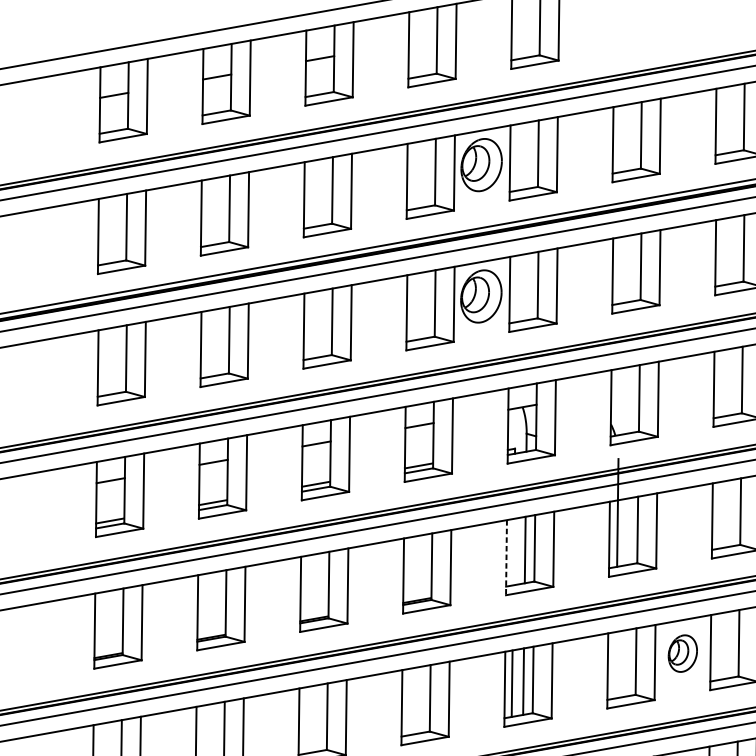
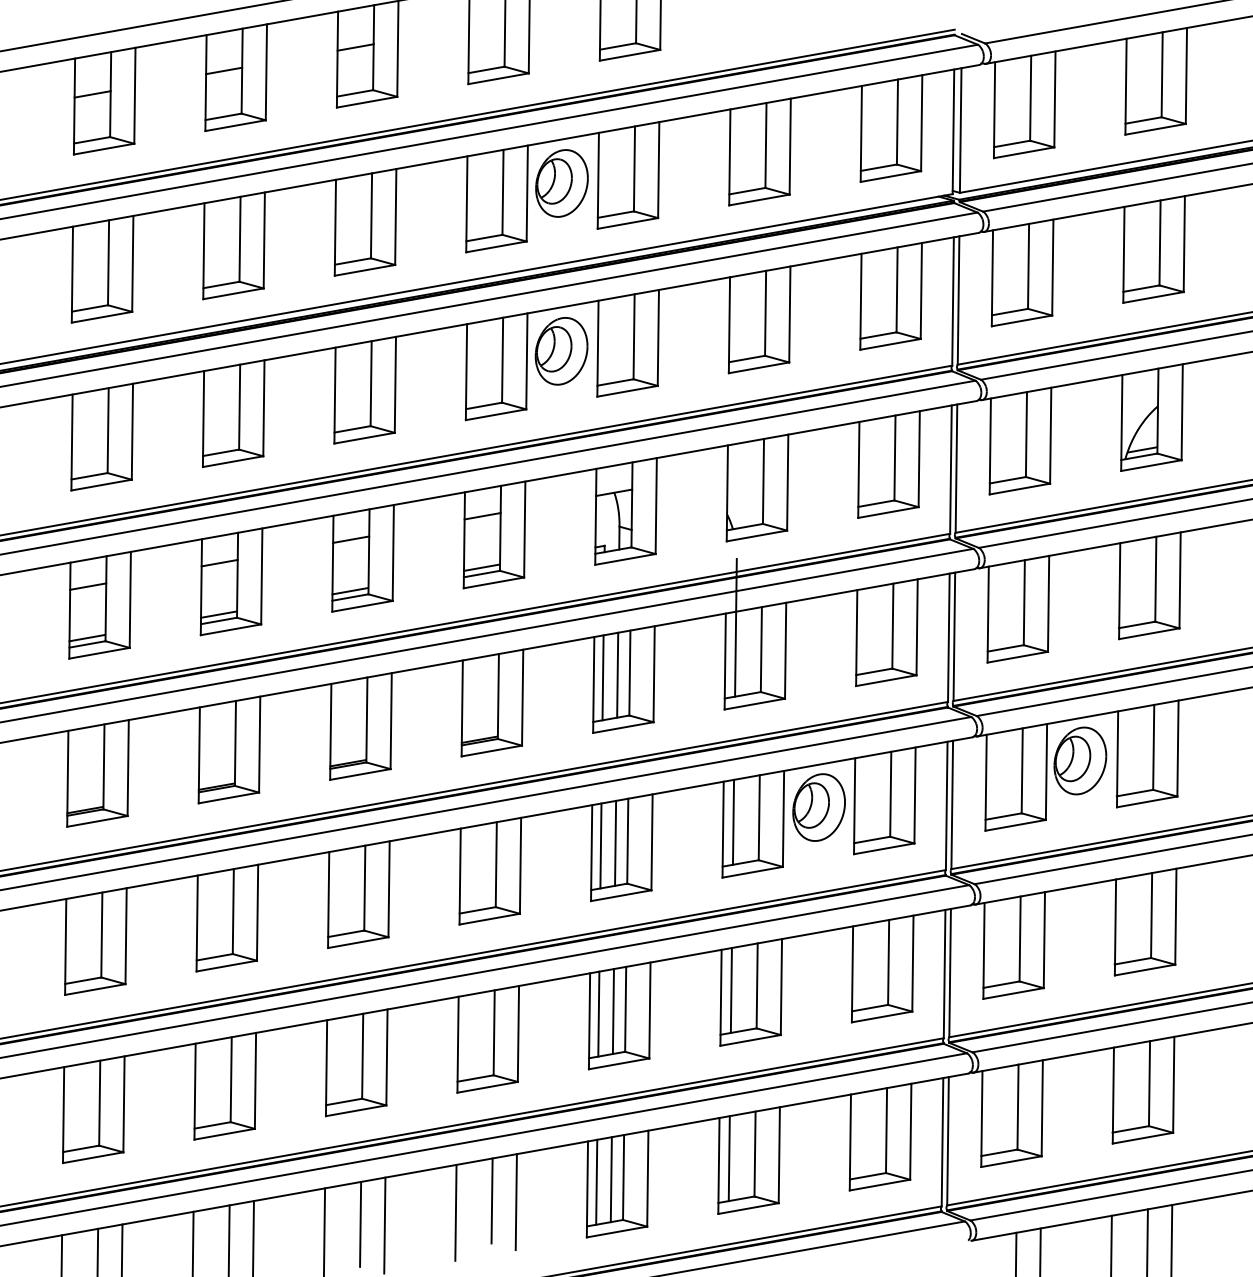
line: (513, 551) -> (602, 677), added
line: (506, 557) -> (593, 684), dashed -> solid
part: (682, 653) -> (818, 807), size x1.43
line: (615, 664) -> (733, 821), added

